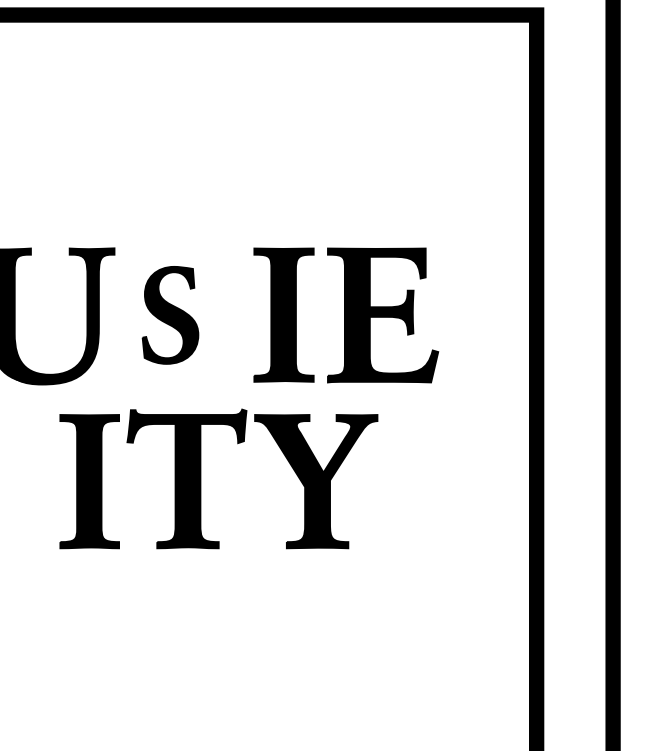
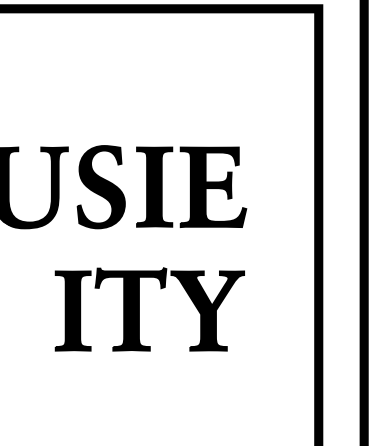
part: (346, 314) -> (191, 186), moved
part: (169, 315) -> (100, 187), size x1.43
part: (201, 479) -> (139, 309), moved

